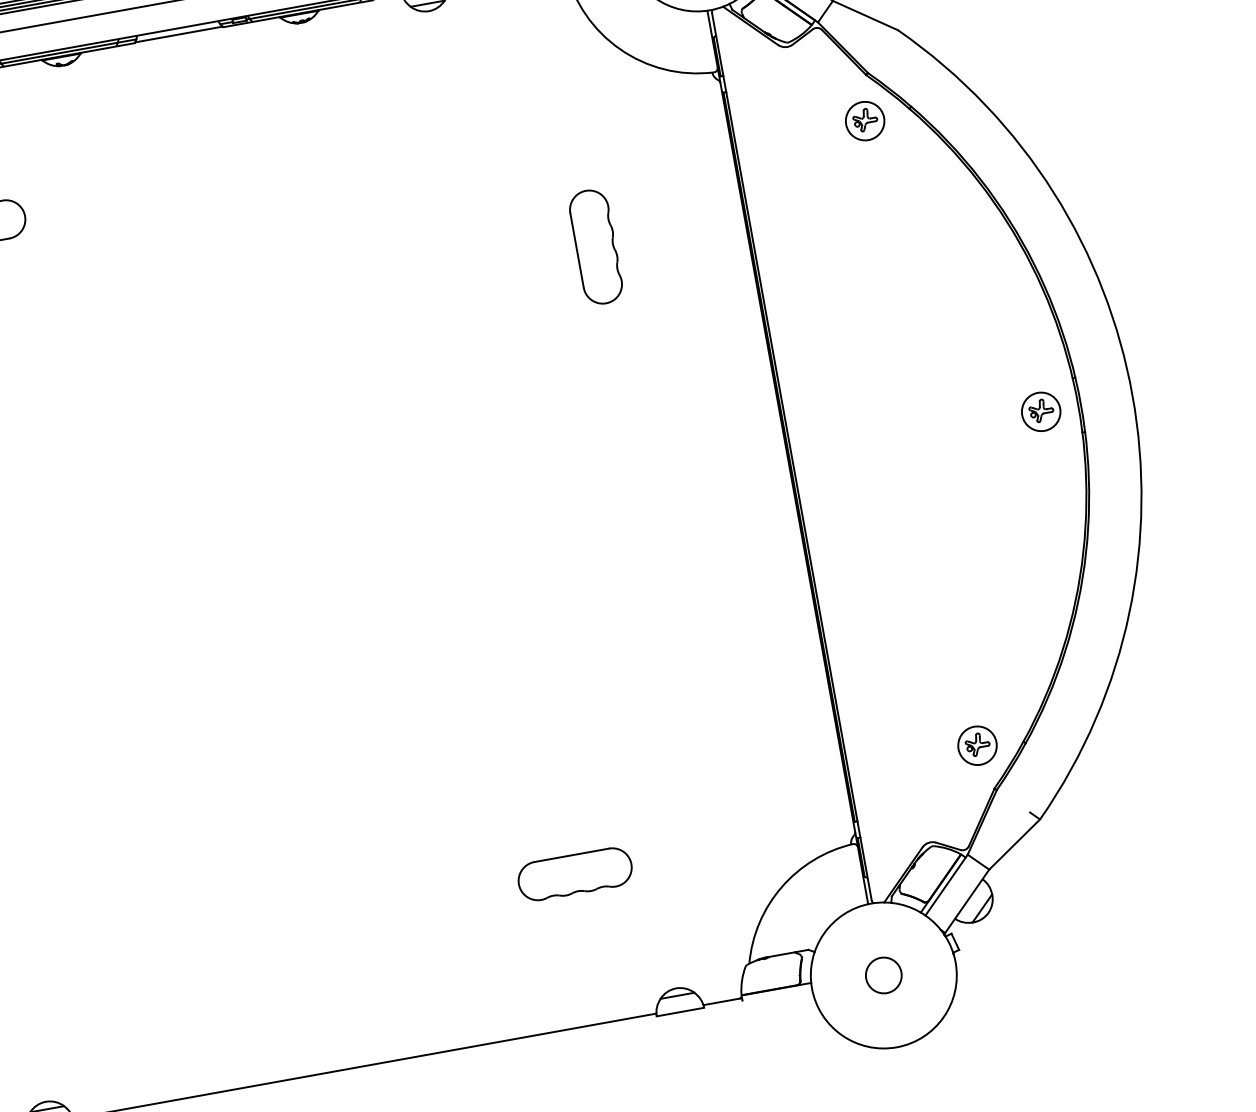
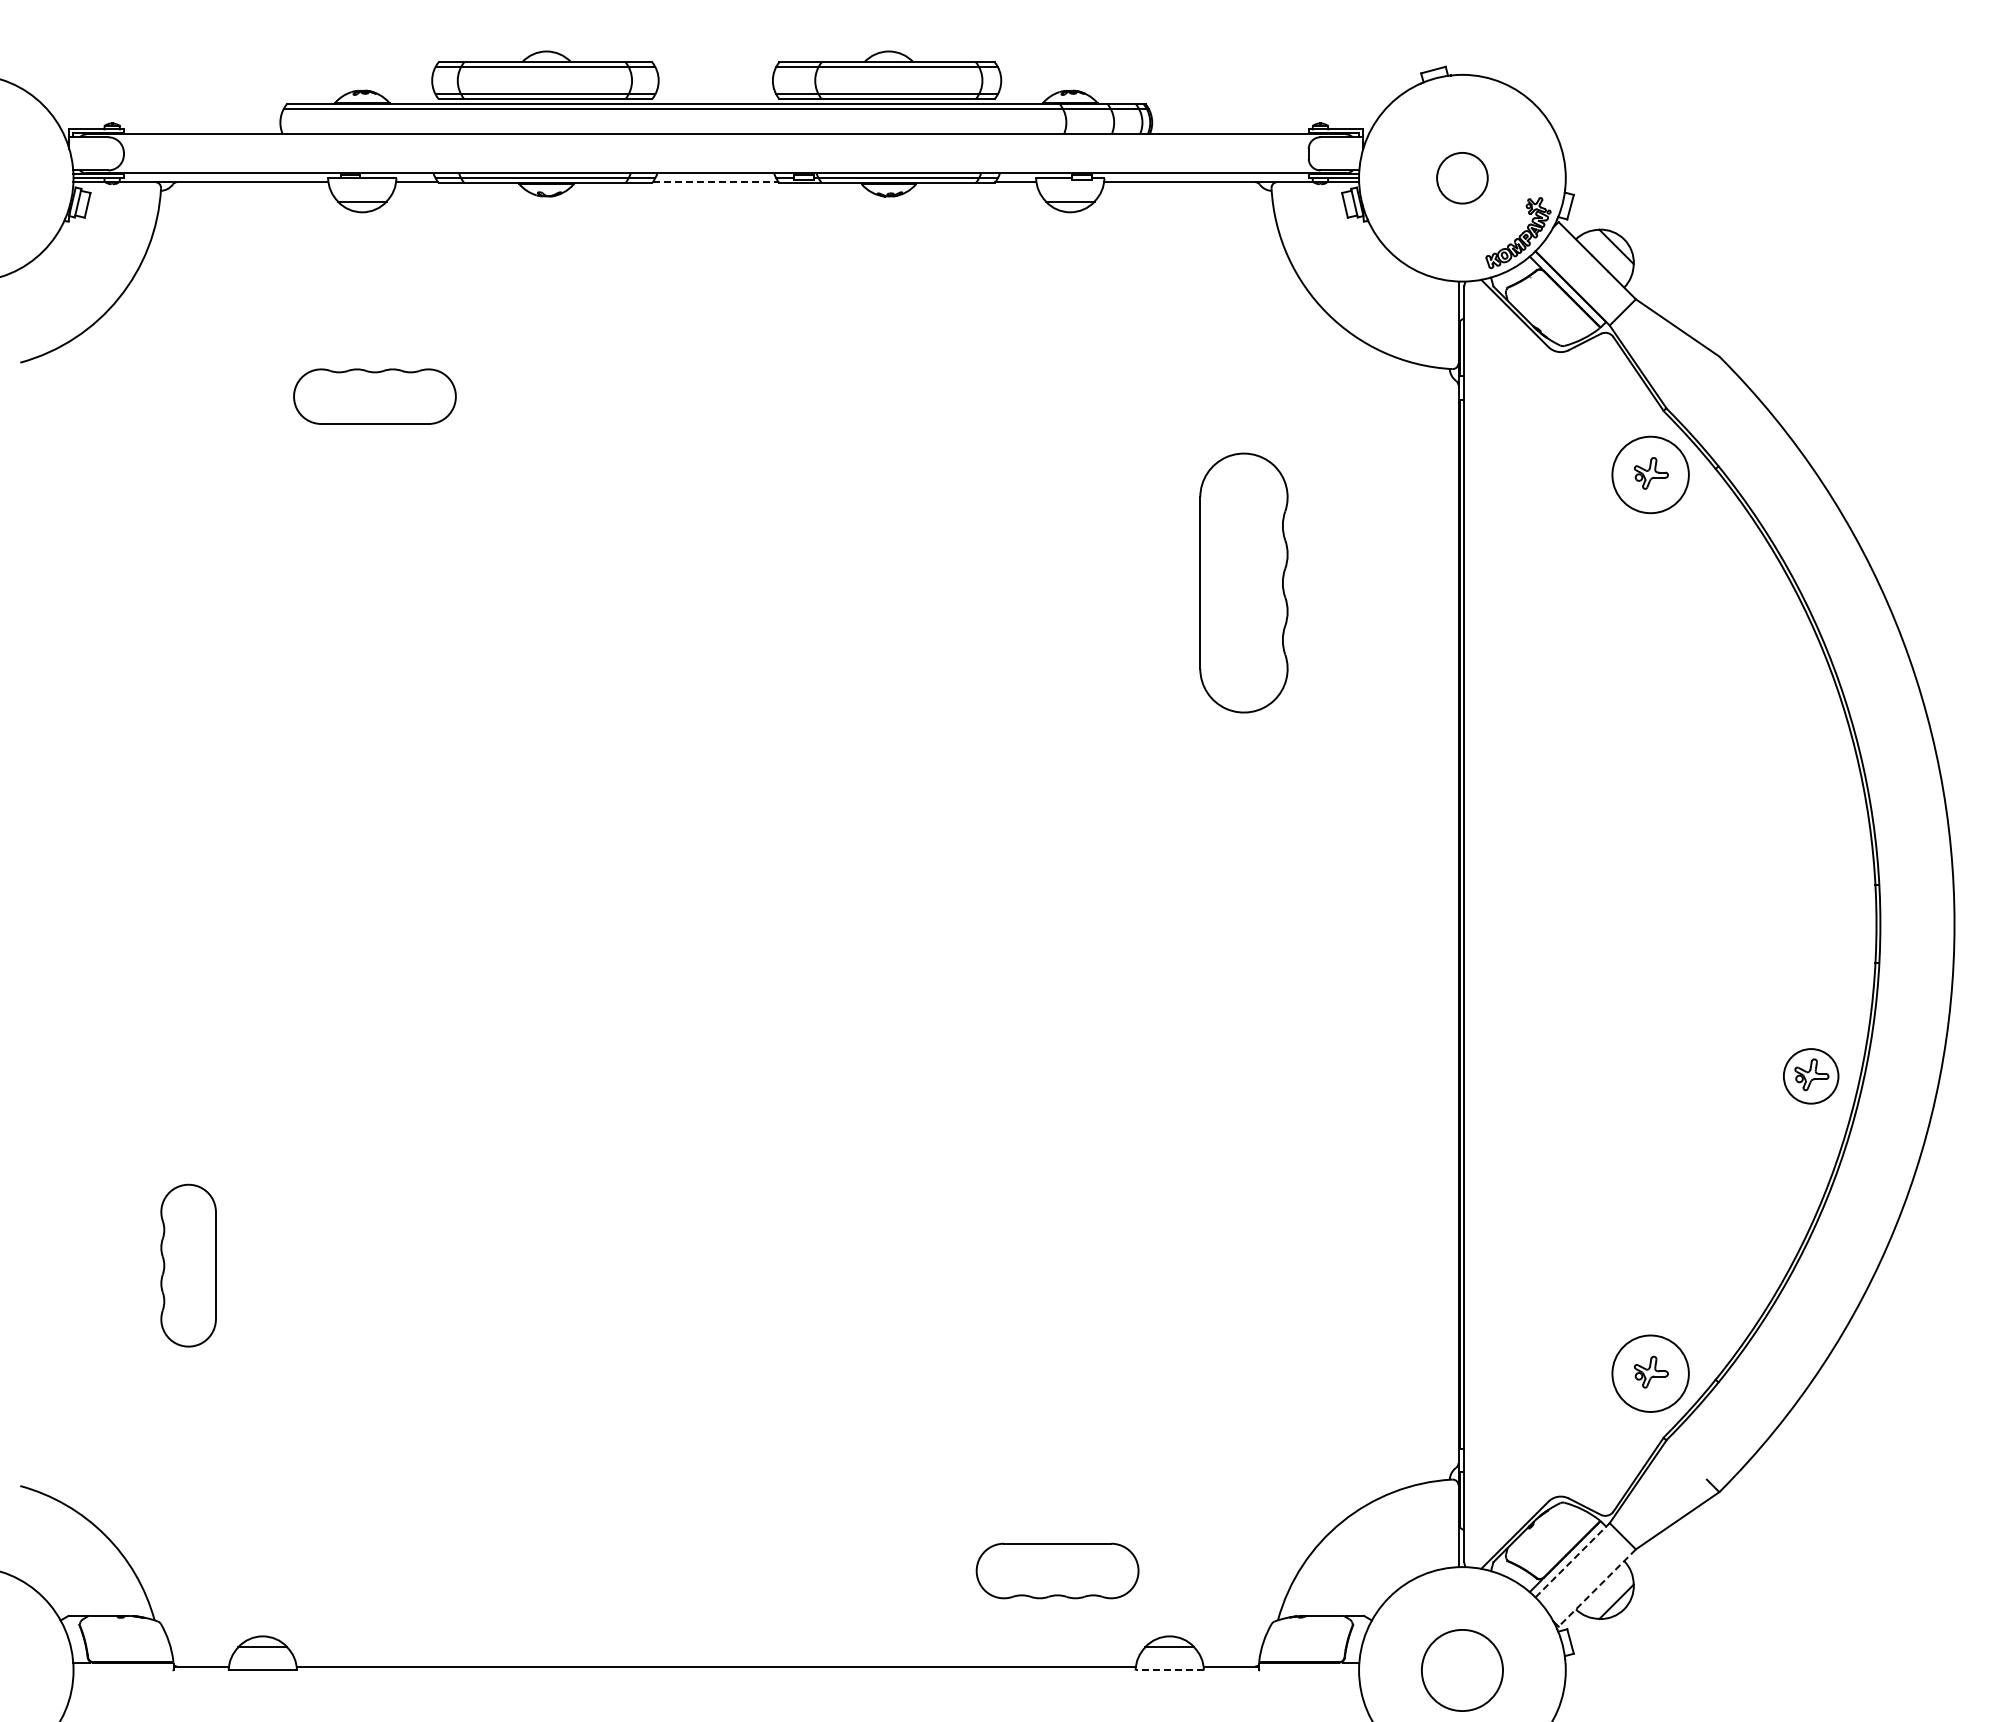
line: (178, 34) -> (715, 182), solid -> dashed
circle: (864, 120) -> (1650, 474), size x1.4
part: (595, 246) -> (1243, 582), size x1.6
part: (1041, 411) -> (1811, 1076), moved
circle: (977, 745) -> (1650, 1373), size x1.4
part: (575, 873) -> (1057, 1570), moved
line: (946, 884) -> (1572, 1559), solid -> dashed
line: (967, 901) -> (1597, 1588), solid -> dashed
circle: (883, 975) -> (1462, 1670), size x1.6
line: (680, 1012) -> (1169, 1670), solid -> dashed

